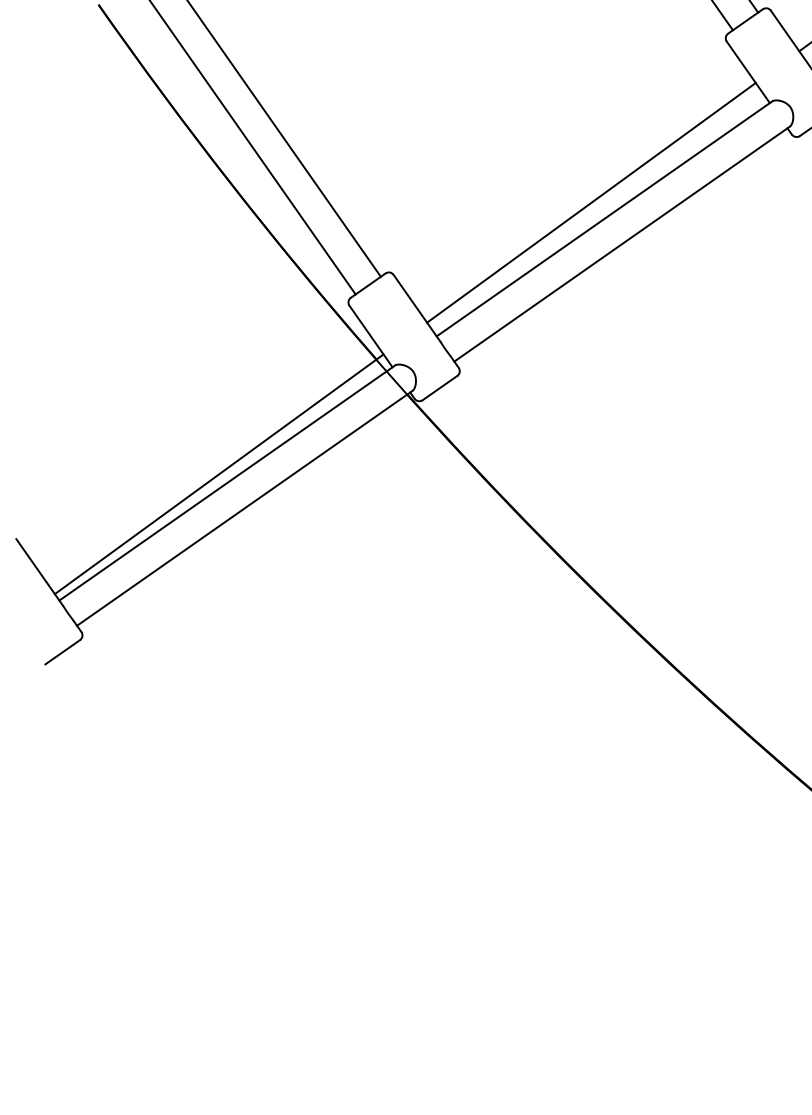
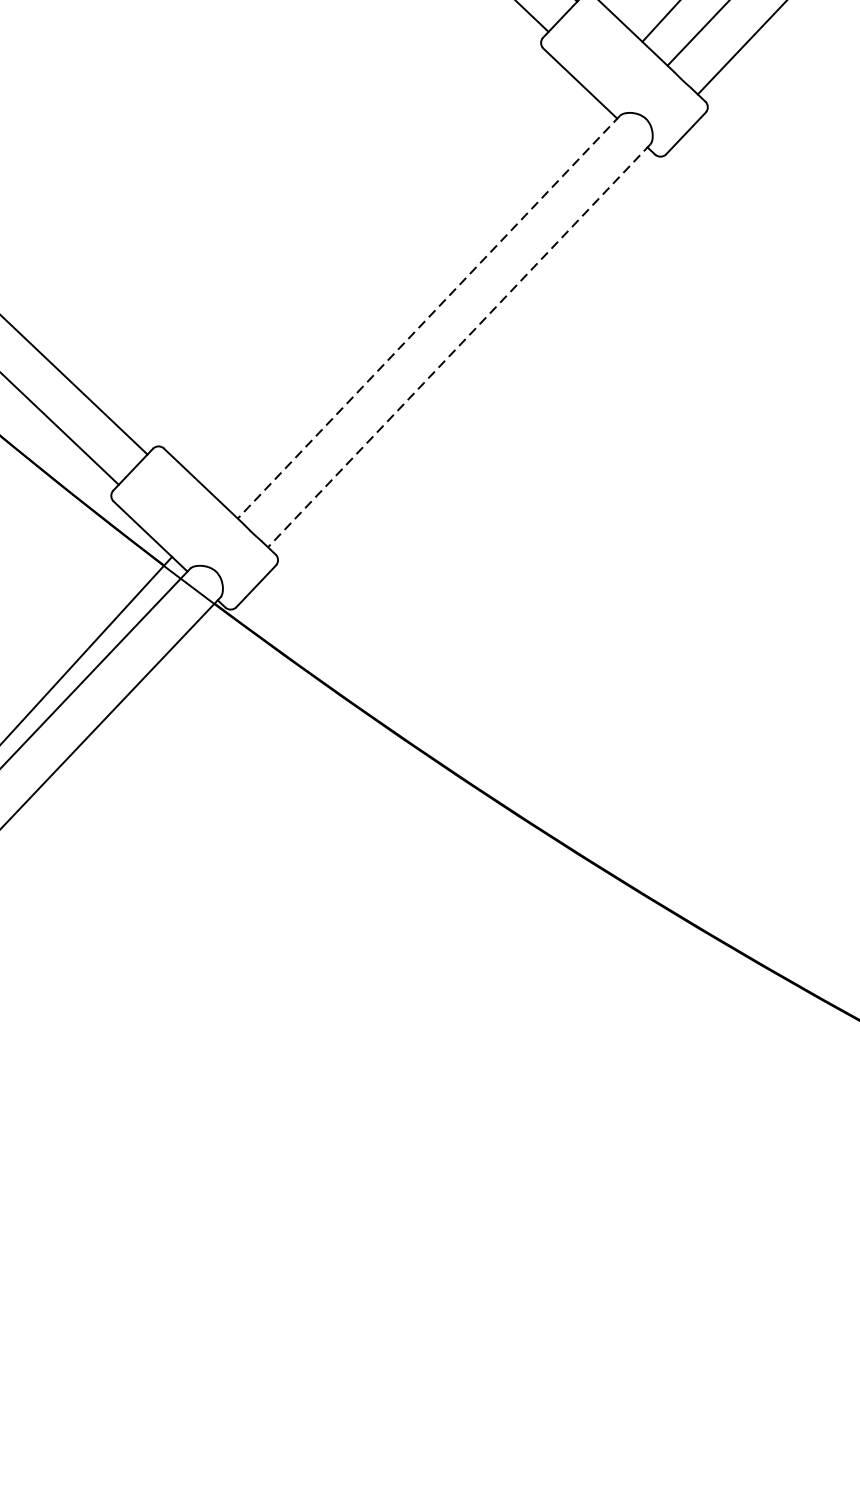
line: (591, 202) -> (407, 298), removed
line: (604, 218) -> (428, 316), solid -> dashed
line: (622, 244) -> (459, 346), solid -> dashed

